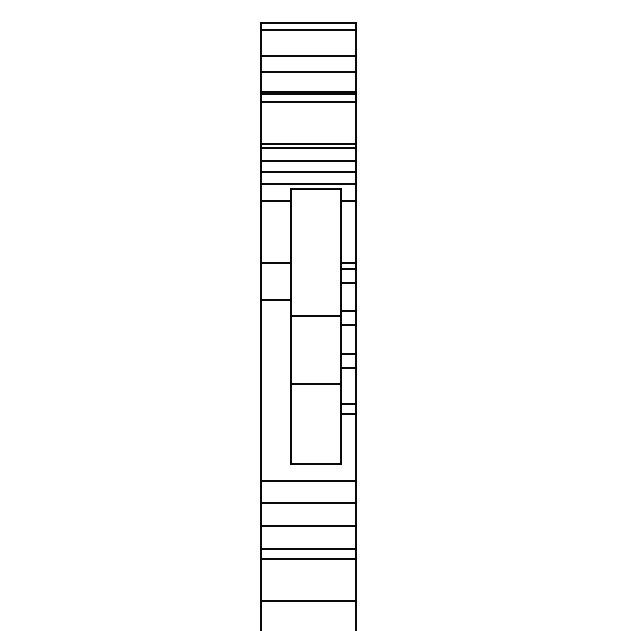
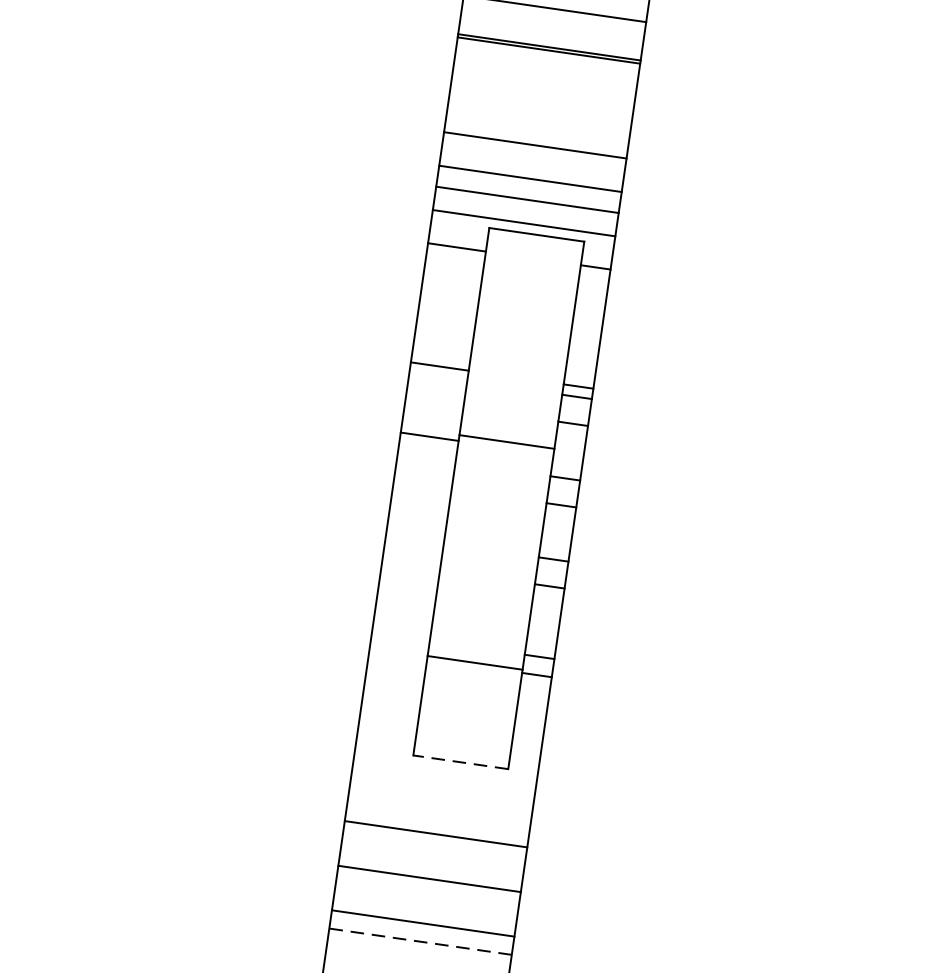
line: (308, 102) -> (546, 66), removed
line: (308, 148) -> (533, 154), removed
line: (315, 316) -> (506, 442), moved
line: (315, 384) -> (474, 663), moved
line: (315, 463) -> (460, 761), solid -> dashed
line: (308, 480) -> (442, 791), removed
line: (308, 558) -> (420, 941), solid -> dashed

